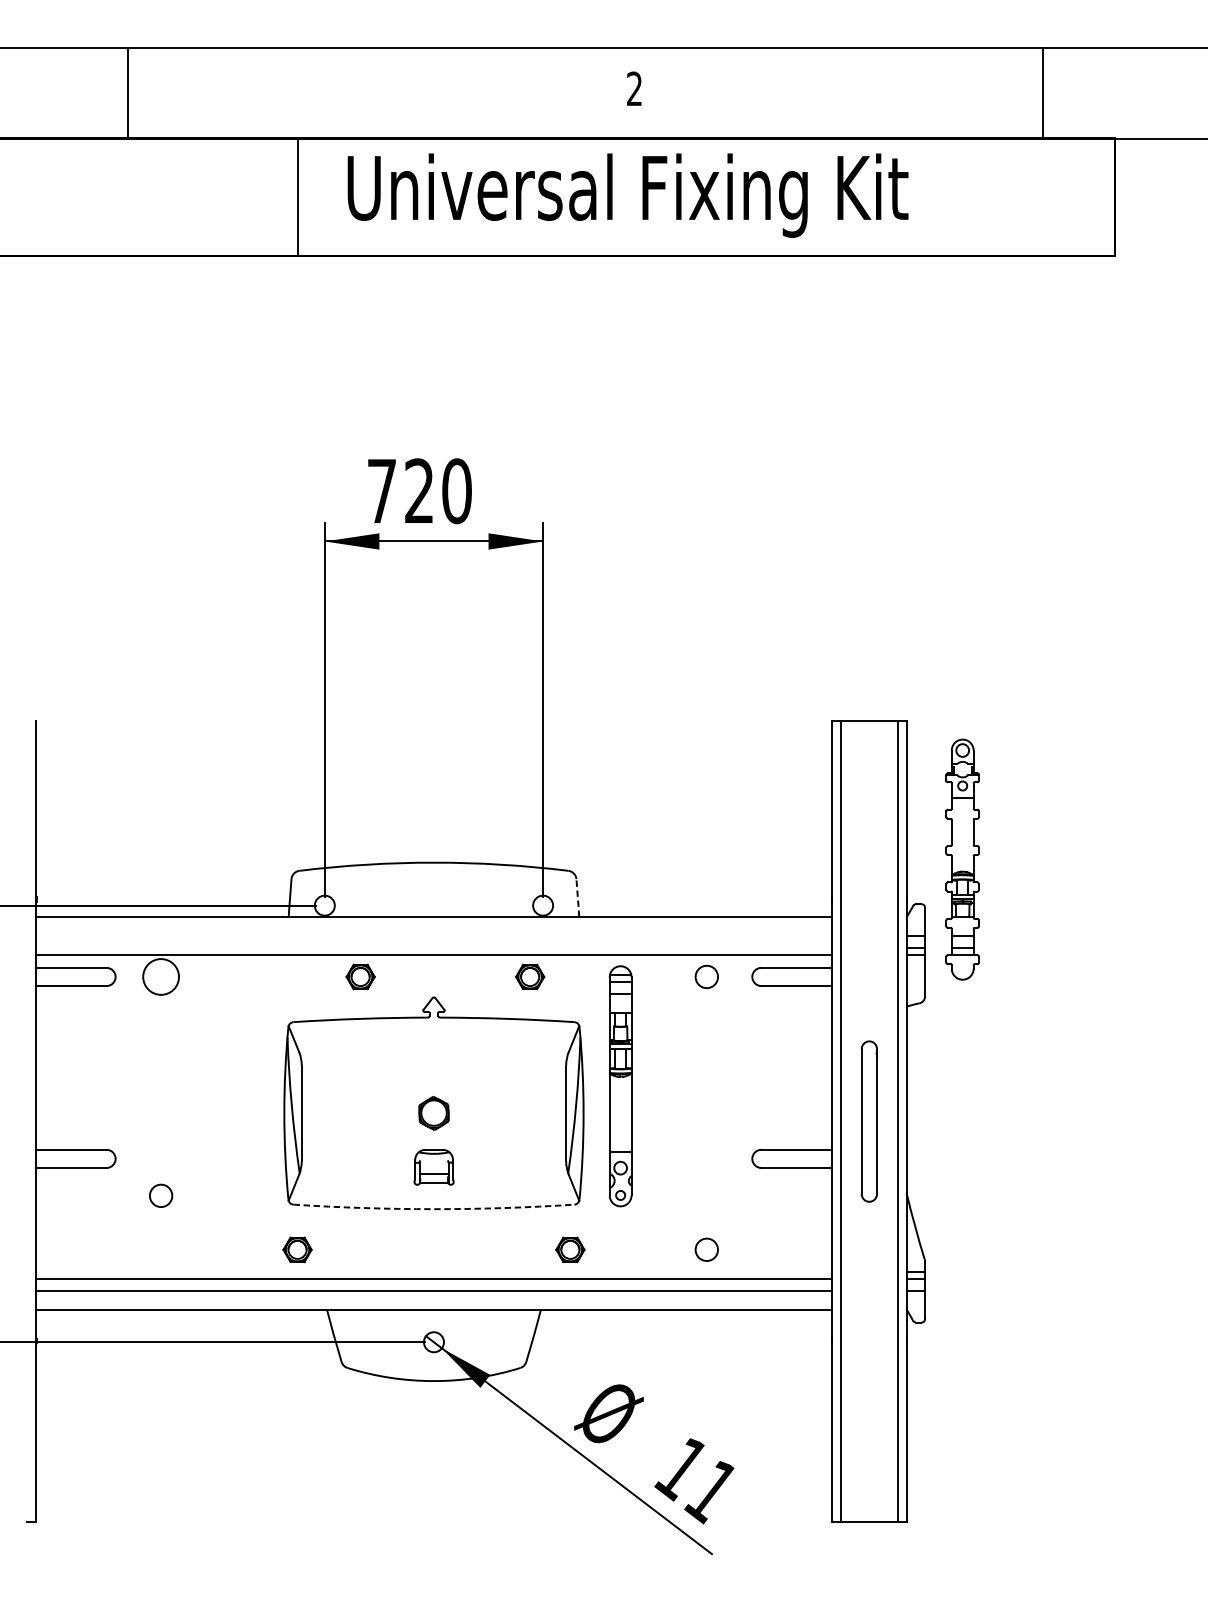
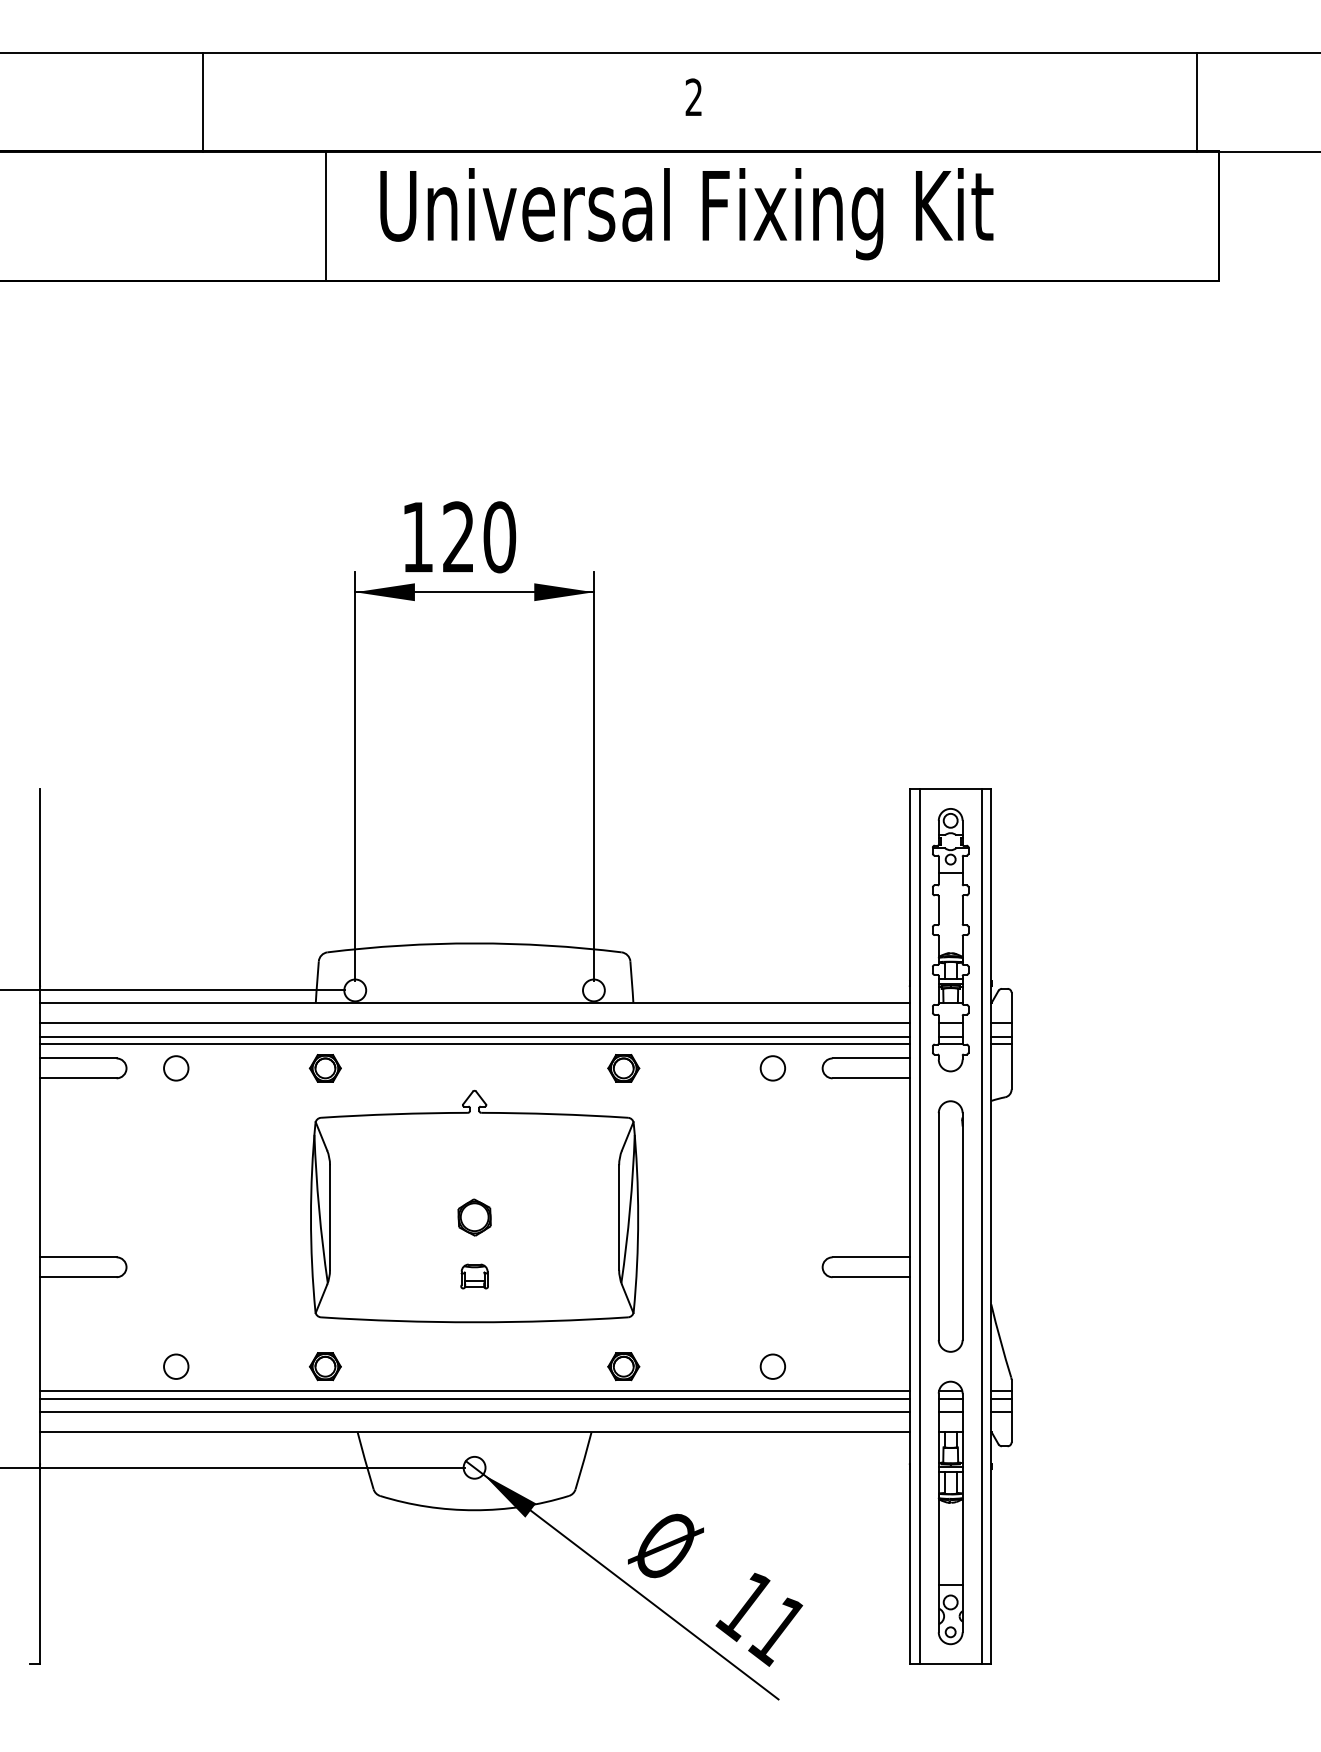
line: (127, 93) -> (202, 102), moved
line: (1043, 93) -> (1197, 102), moved
text: (381, 491) -> (417, 537), 720 -> 120
part: (962, 859) -> (950, 940), moved
line: (578, 898) -> (632, 982), dashed -> solid
line: (433, 935) -> (474, 1023), added
line: (433, 947) -> (474, 1036), added
circle: (161, 977) -> (176, 1068), size x0.62
part: (359, 977) -> (324, 1068), moved
part: (529, 977) -> (623, 1068), moved
part: (620, 1085) -> (950, 1512), moved
part: (869, 1121) -> (950, 1226), size x1.43
part: (433, 1167) -> (474, 1276), size x0.62
circle: (161, 1195) -> (176, 1366), moved
arc: (433, 1209) -> (474, 1322), dashed -> solid
line: (433, 1272) -> (474, 1391), added

